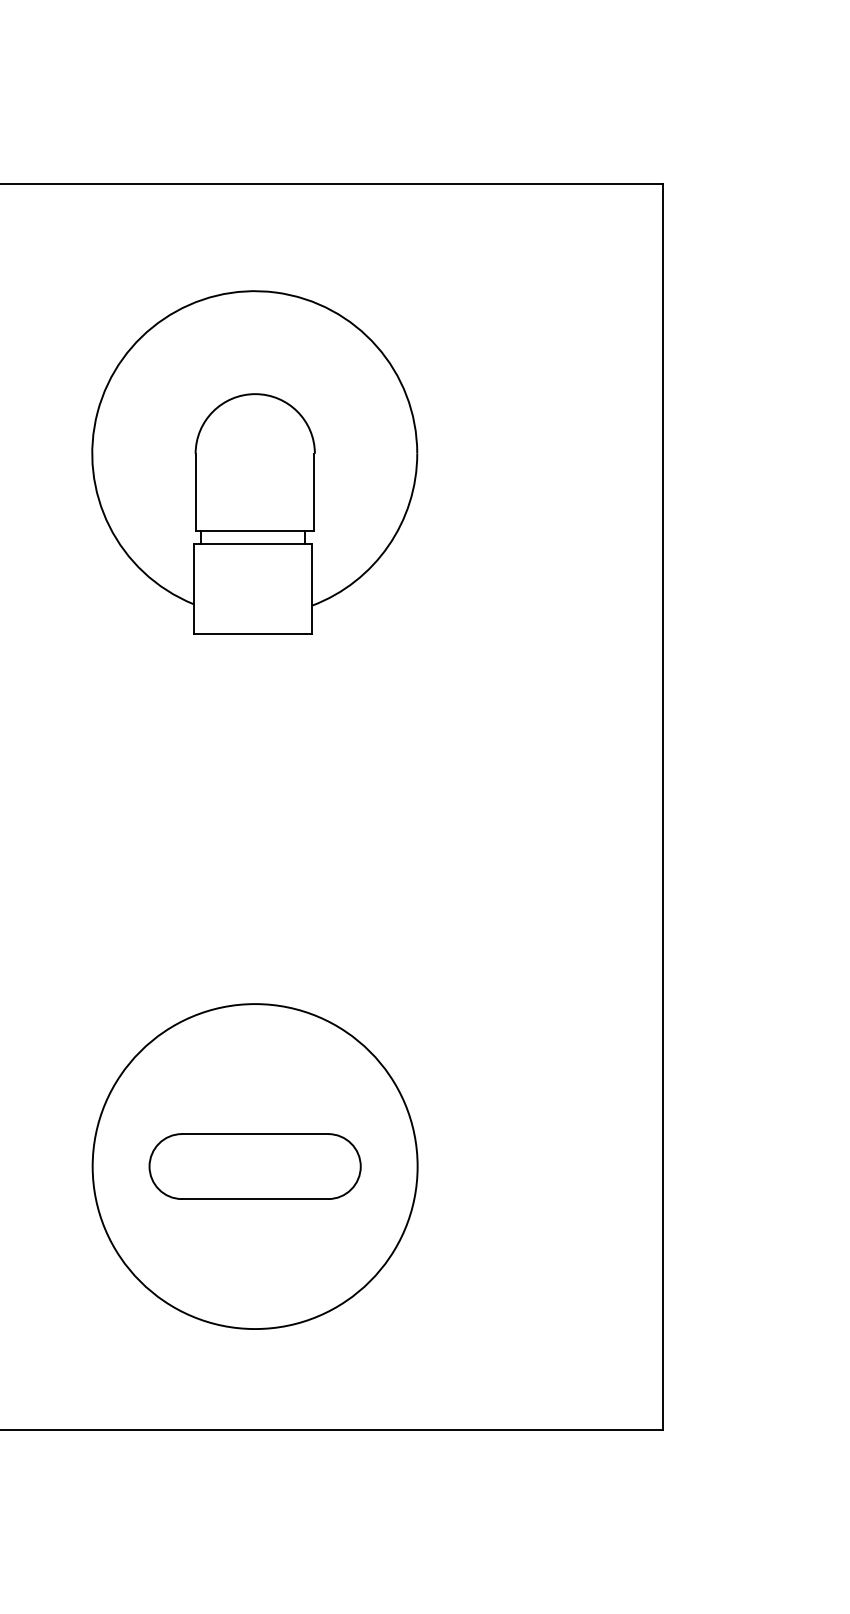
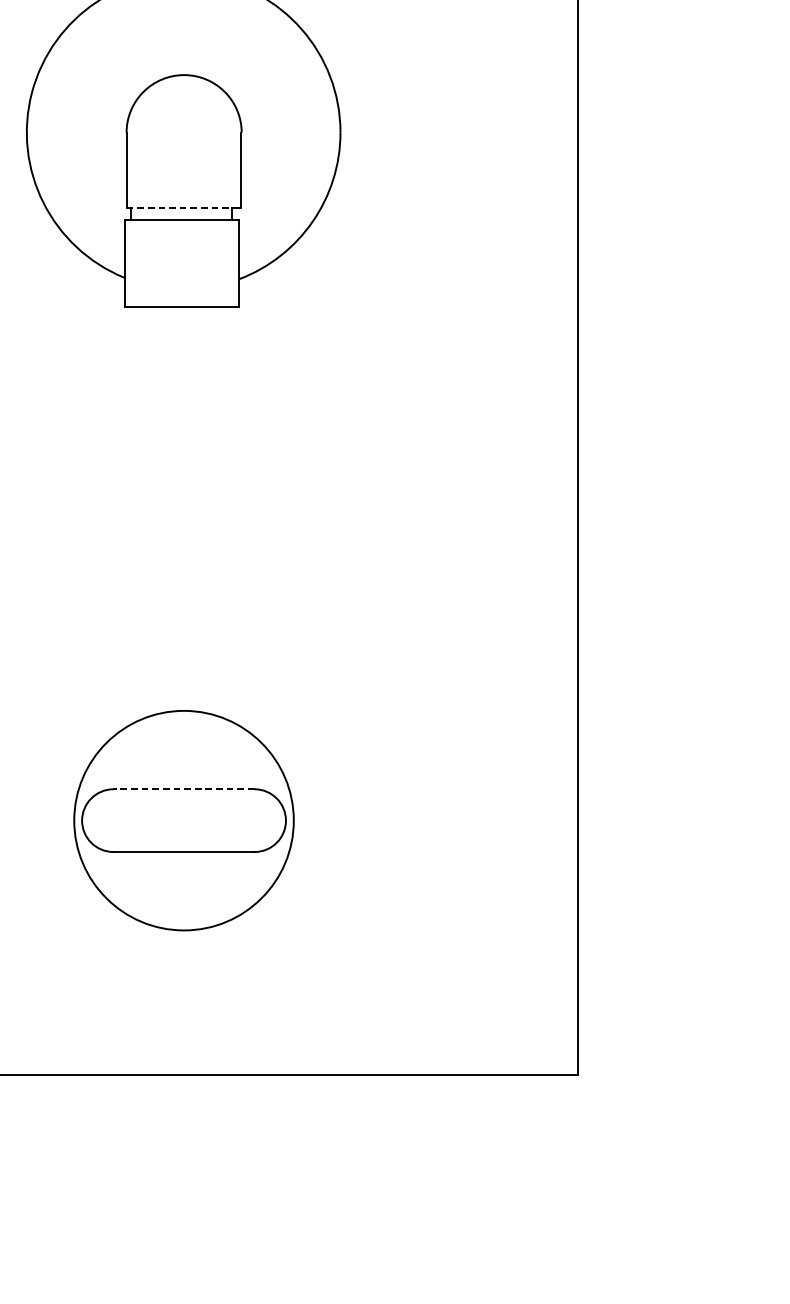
line: (255, 531) -> (184, 207), solid -> dashed
line: (254, 1134) -> (183, 789), solid -> dashed
circle: (254, 1166) -> (183, 820), size x0.7

